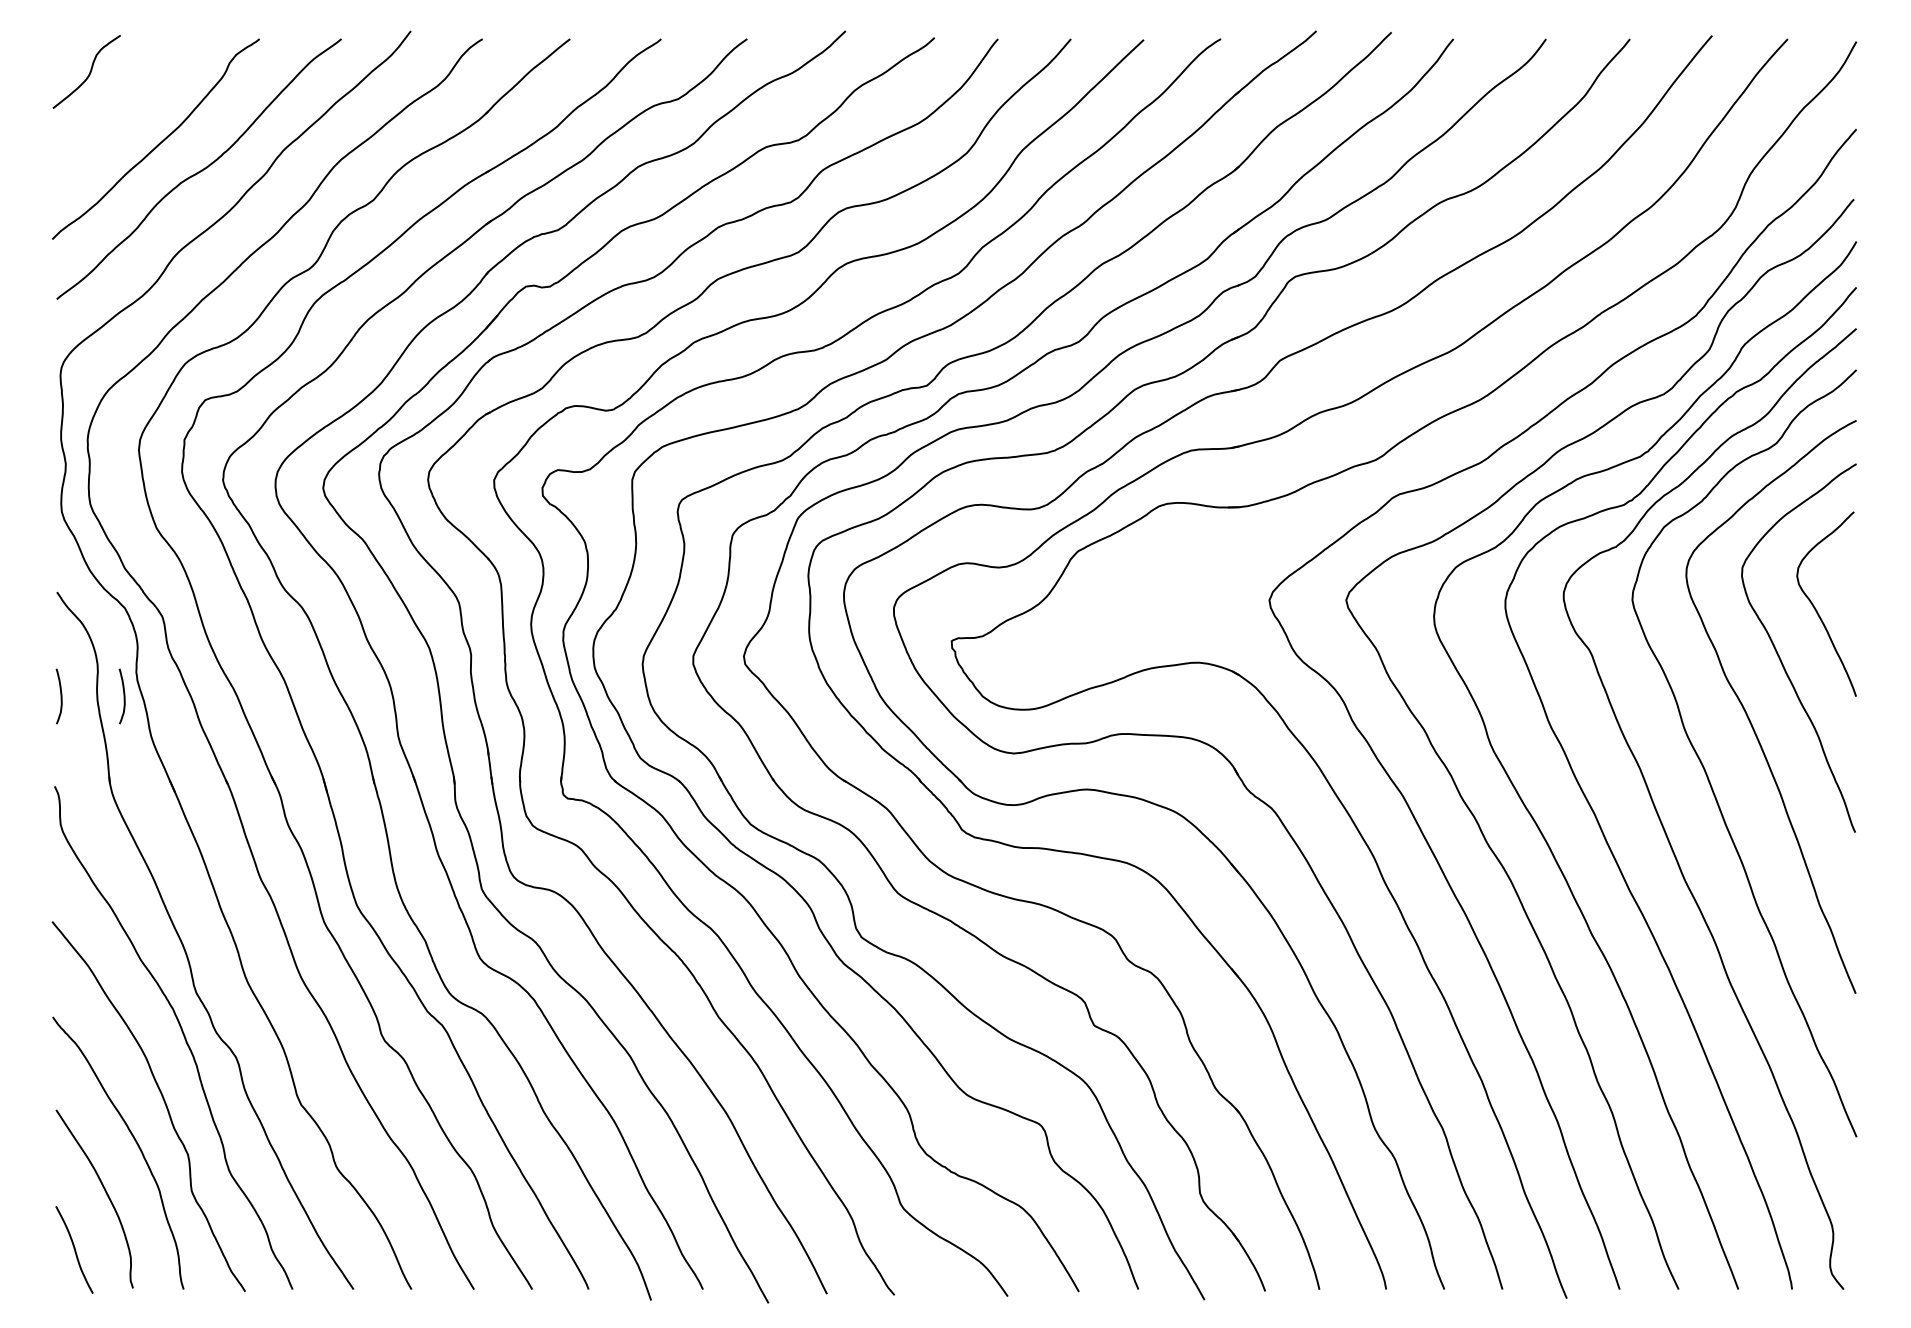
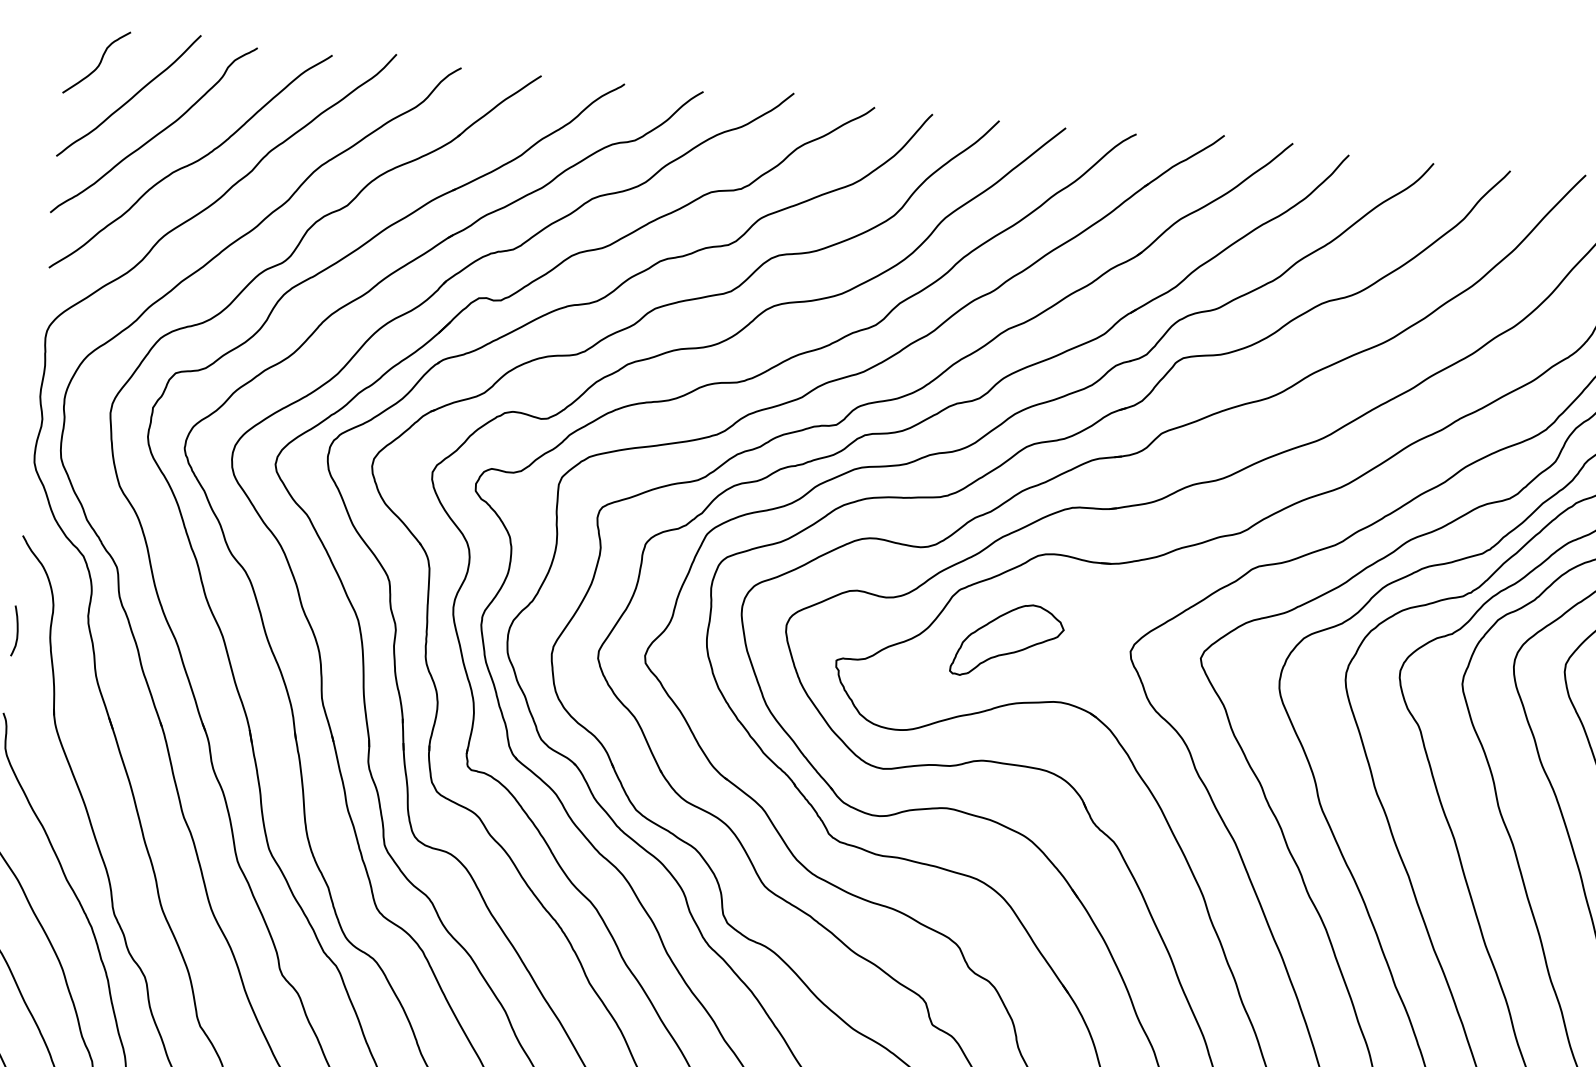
curve: (127, 106) -> (130, 97), added
part: (1135, 601) -> (1008, 640), added
curve: (123, 696) -> (74, 636), removed

